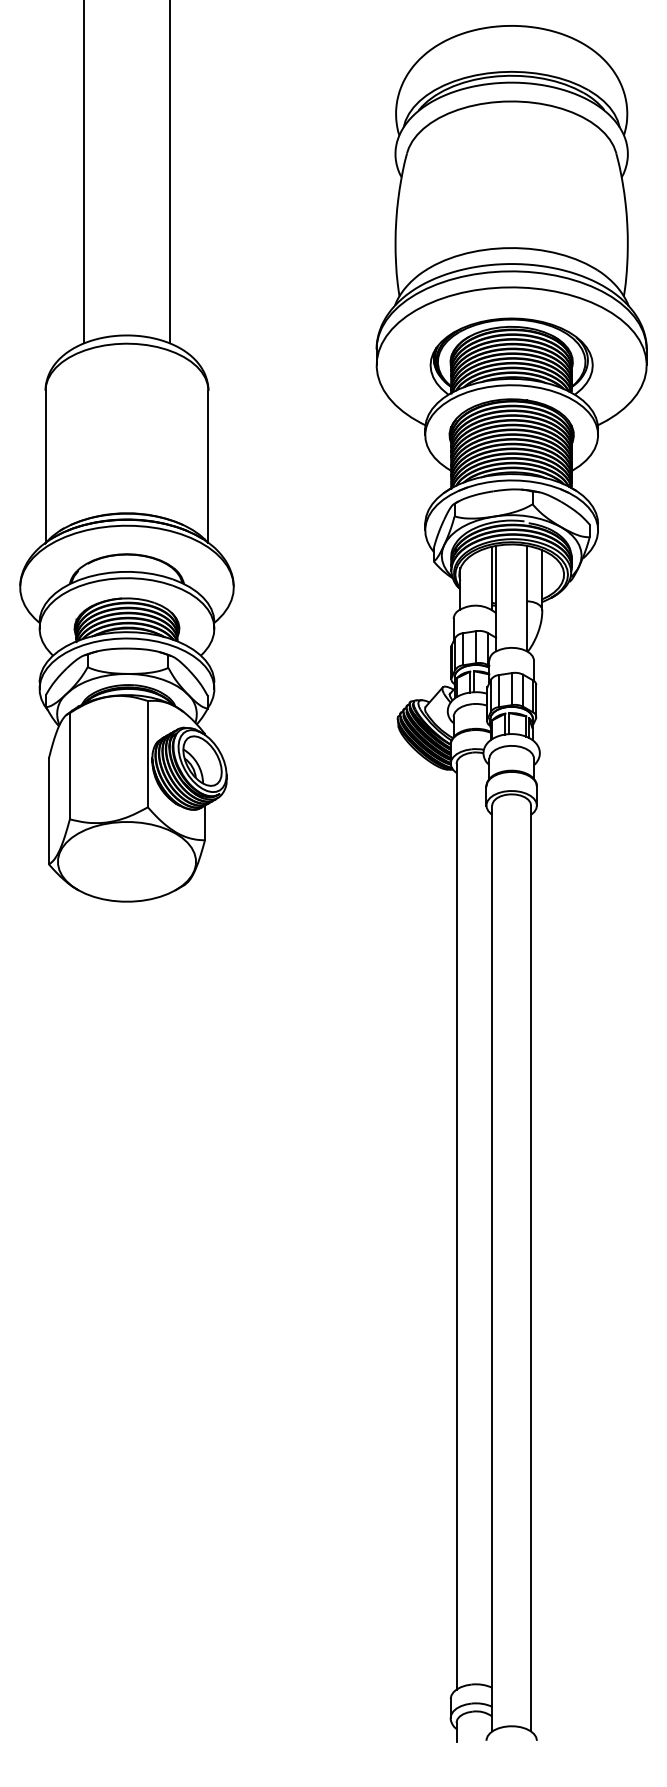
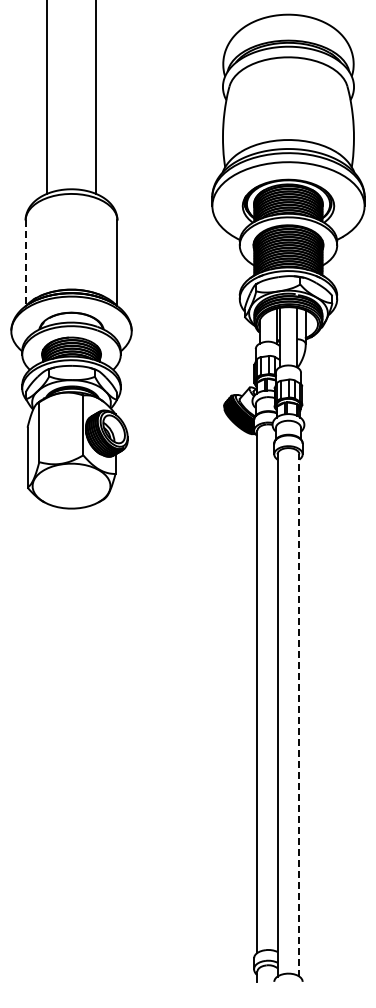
line: (45, 467) -> (25, 263), solid -> dashed
line: (531, 1266) -> (299, 714), solid -> dashed

